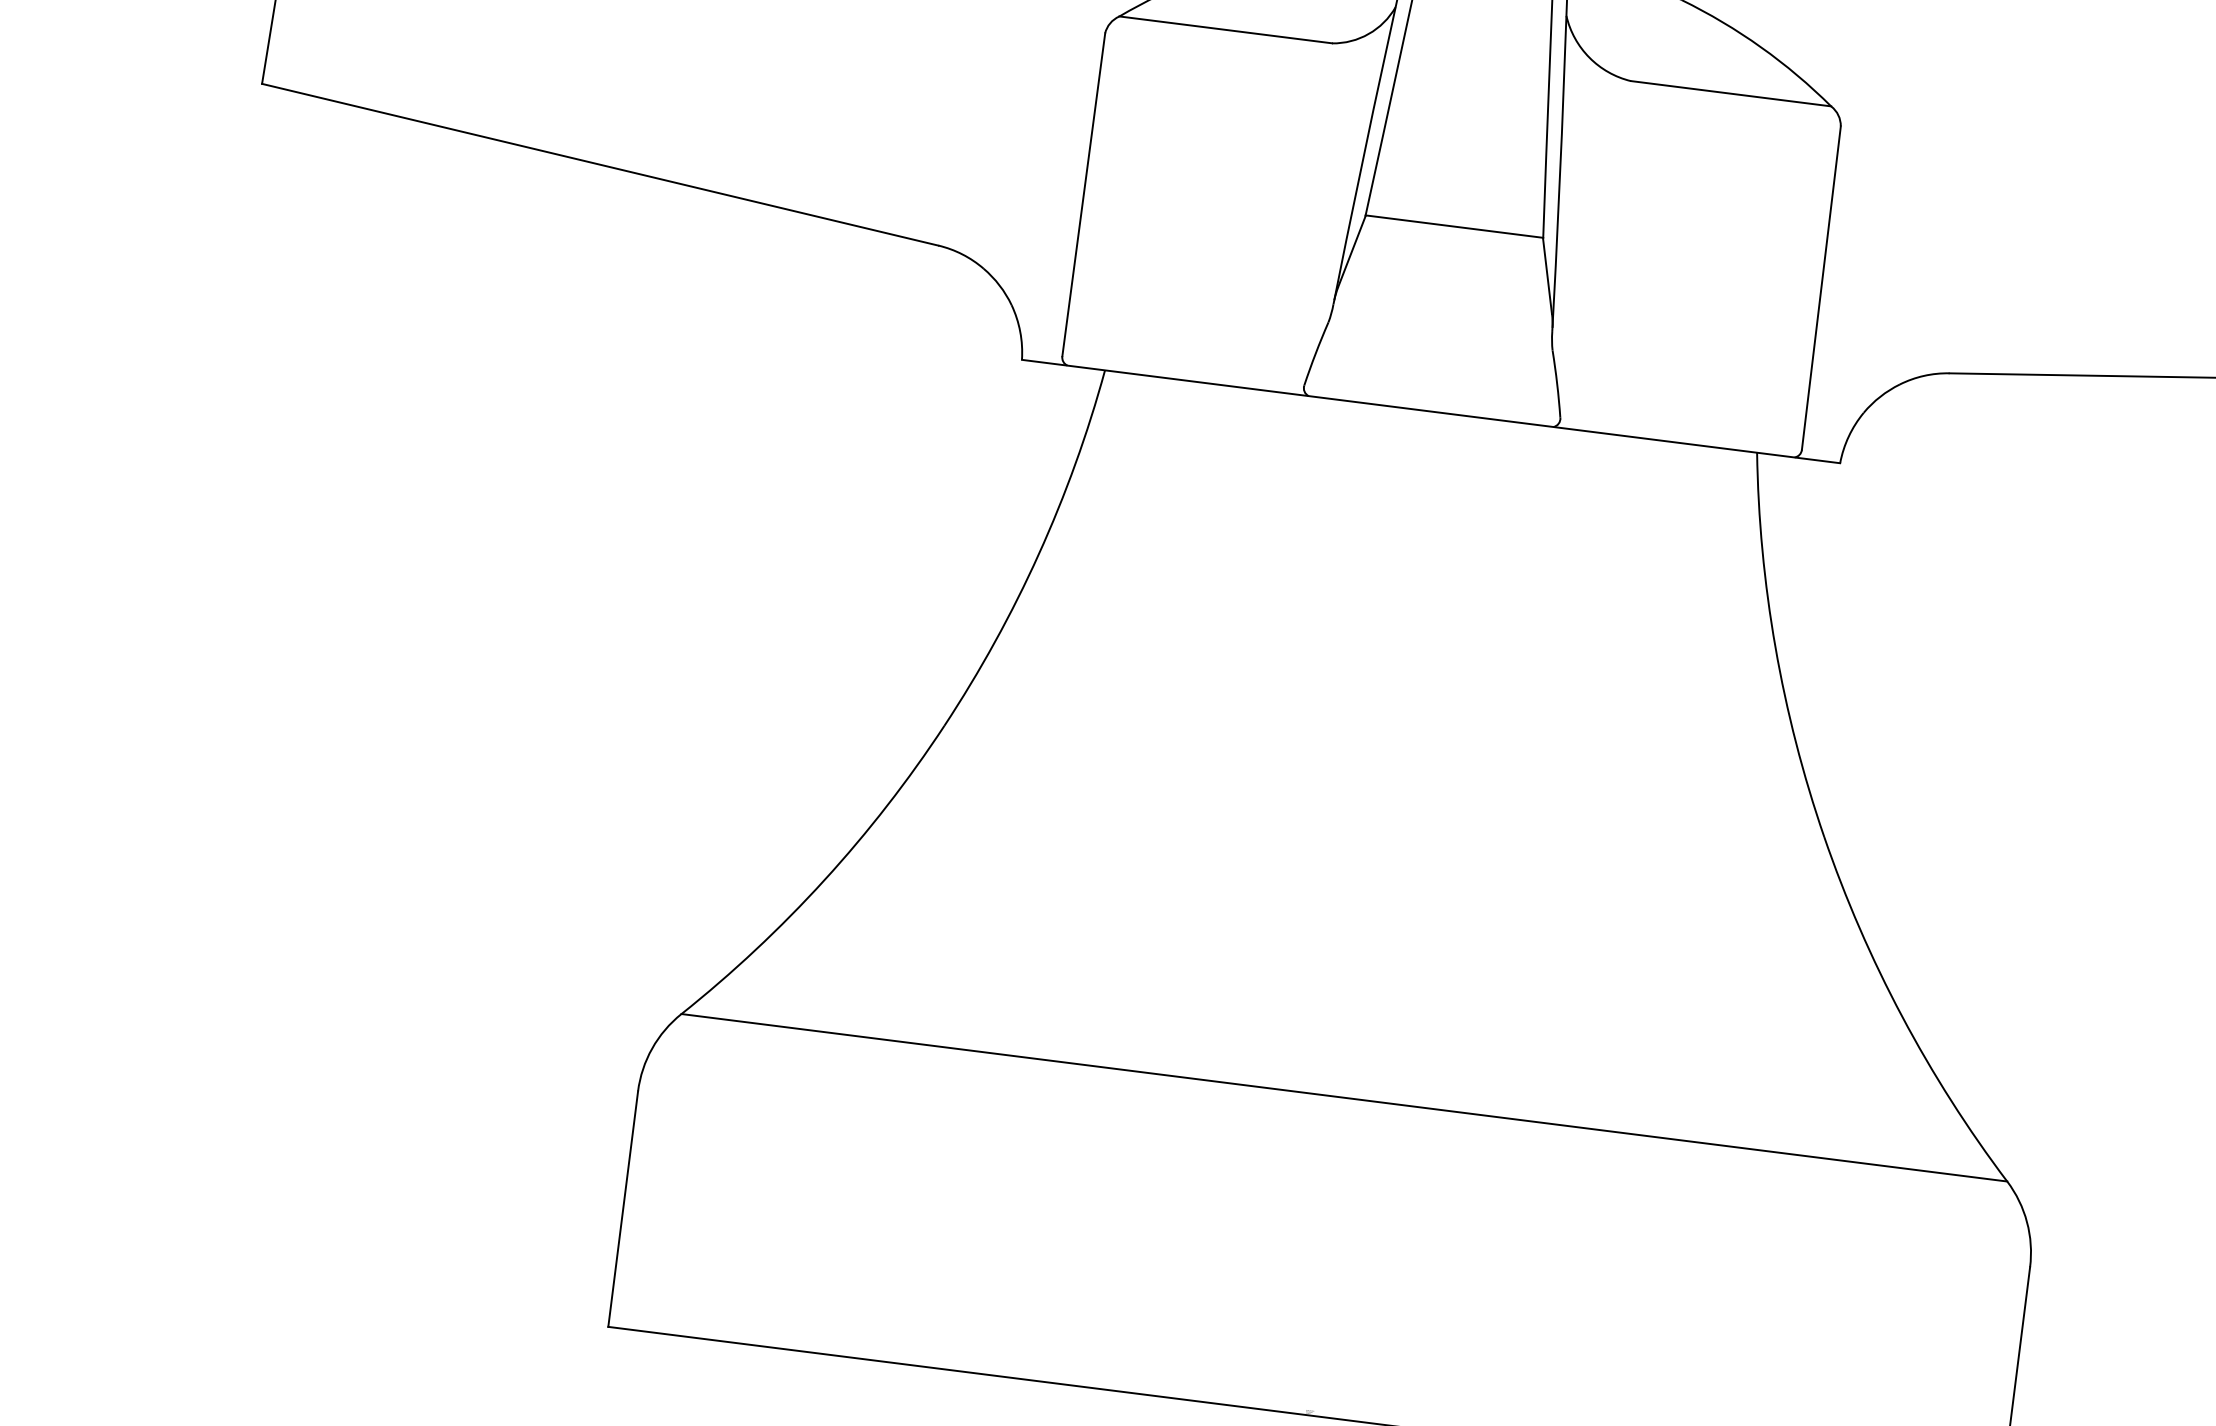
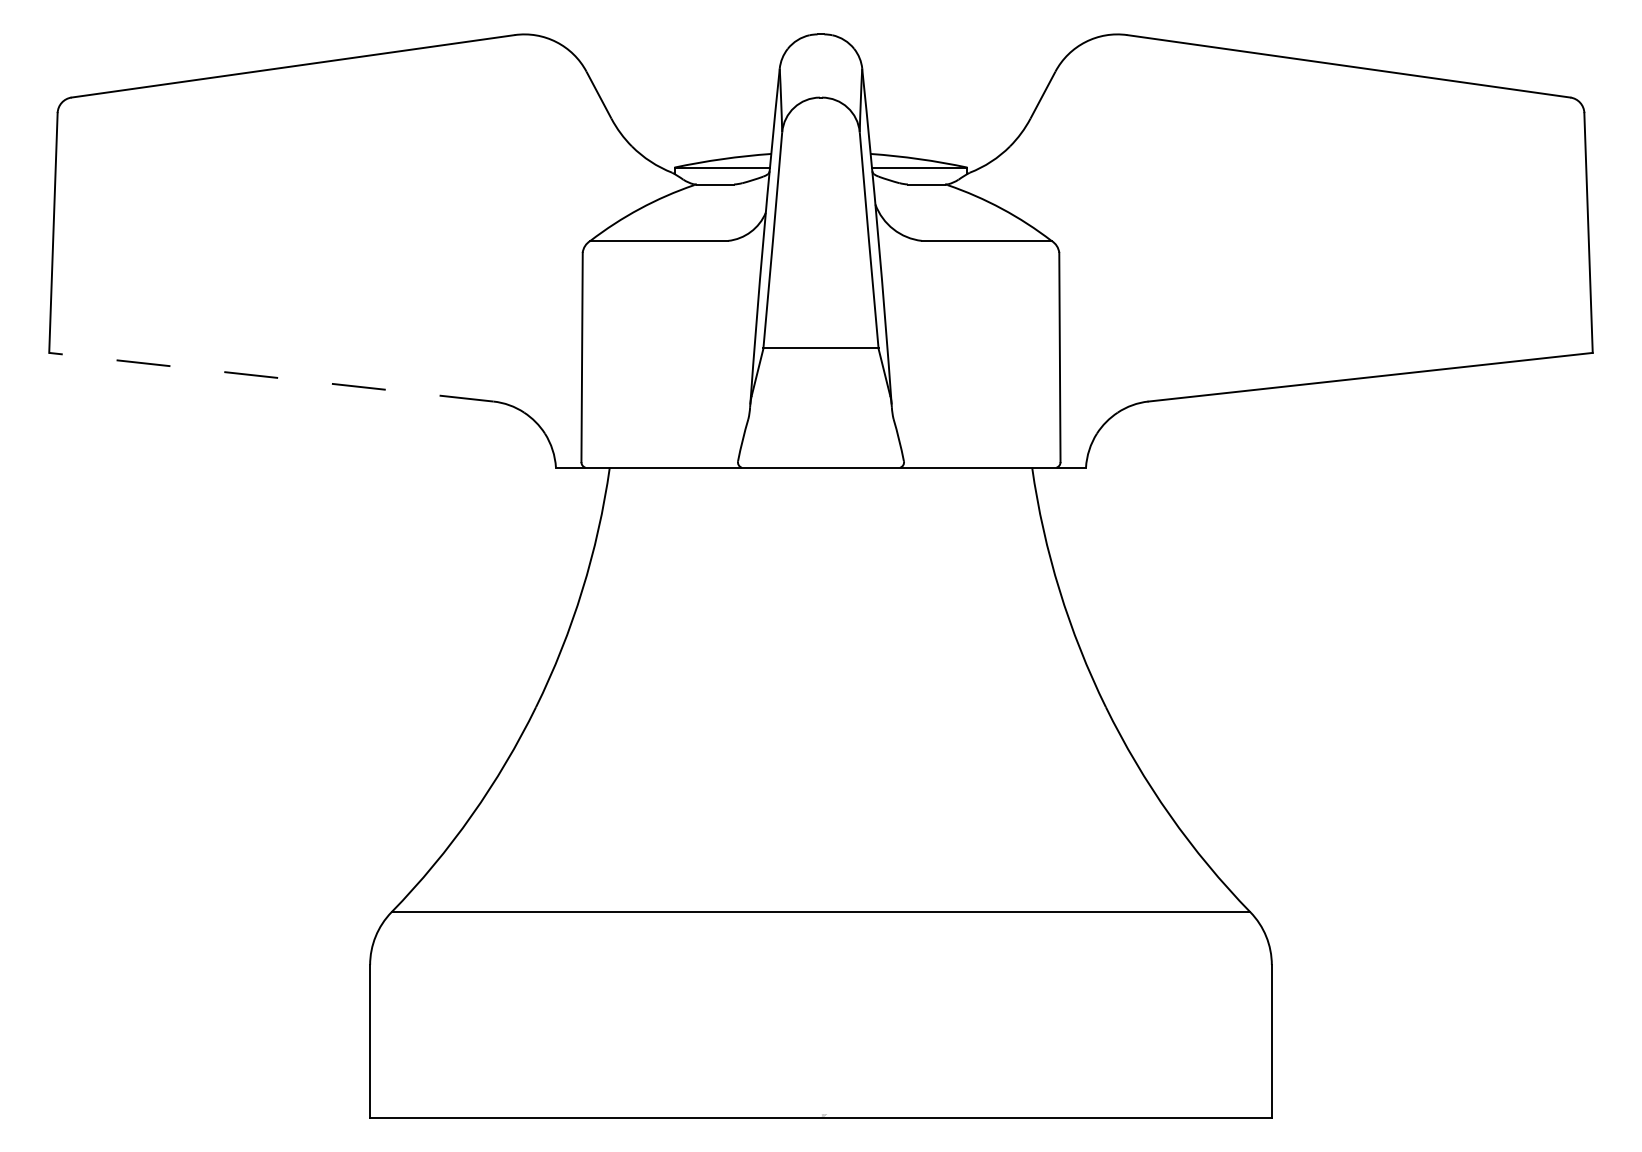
line: (598, 164) -> (270, 377), solid -> dashed

